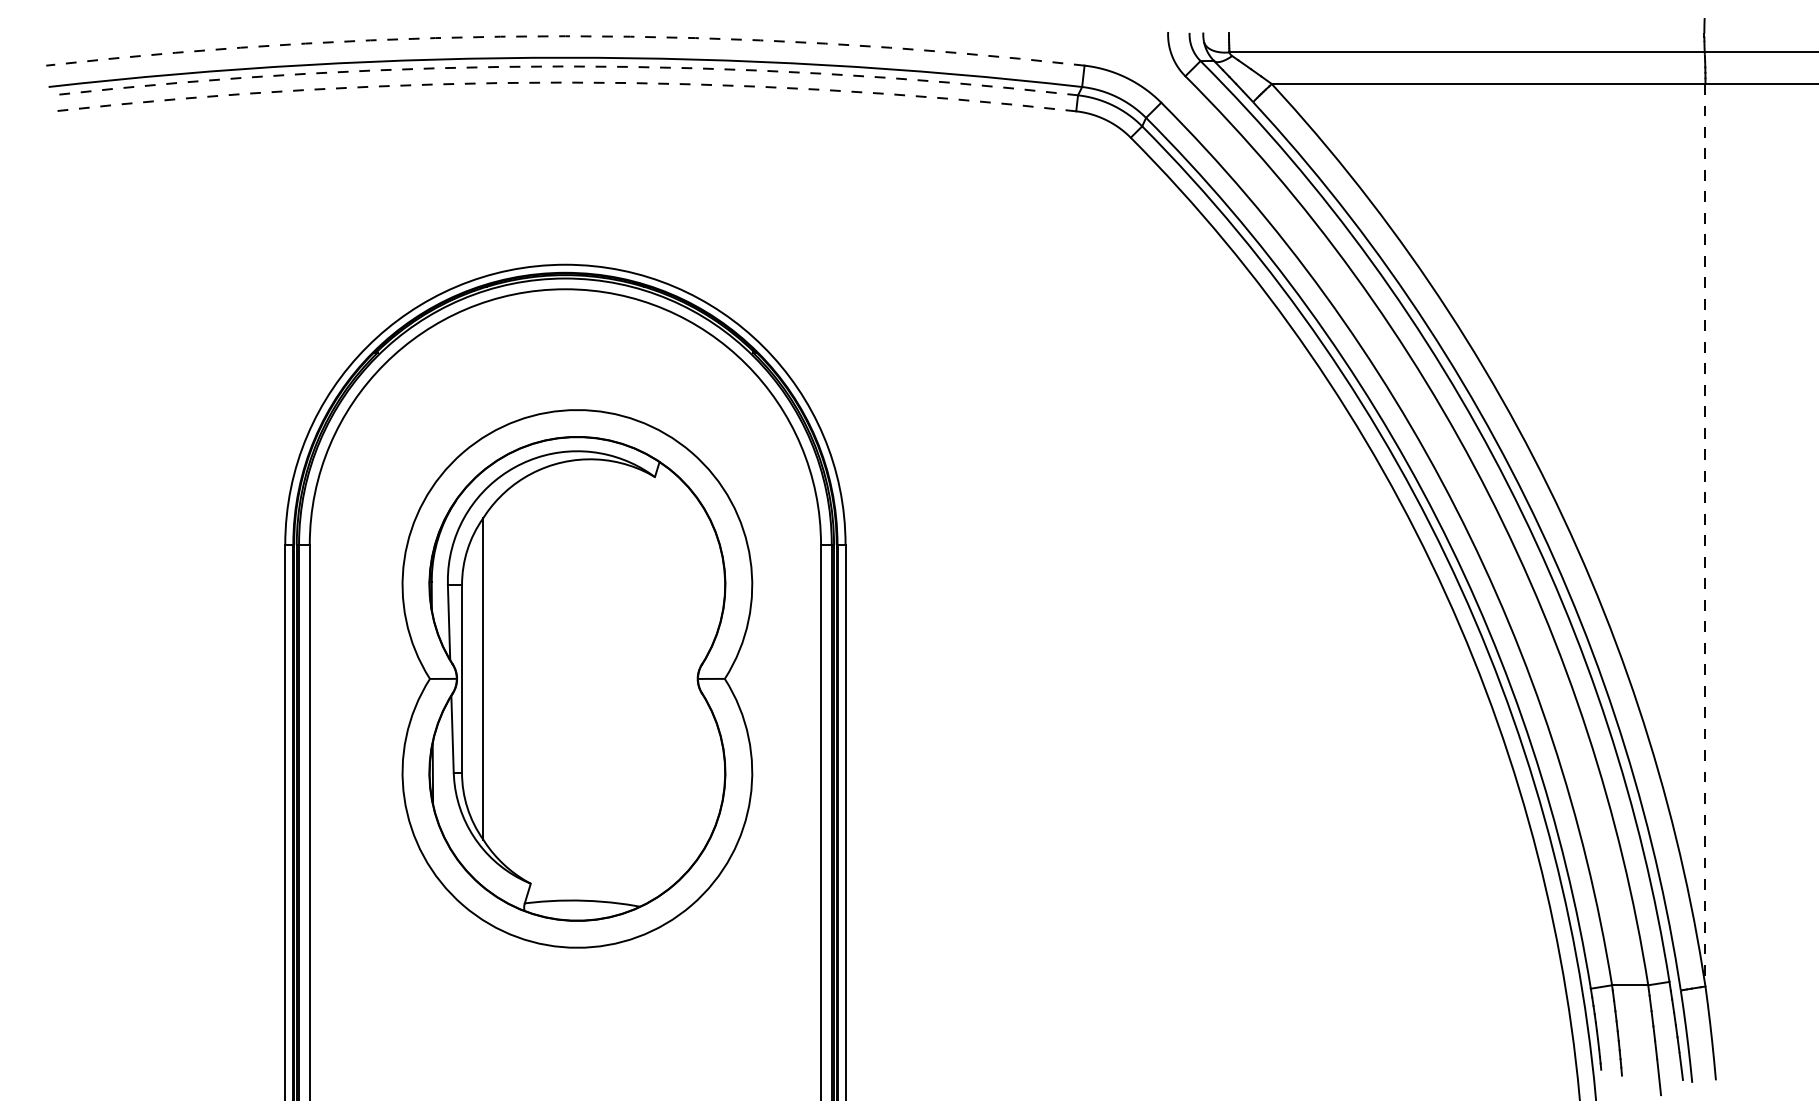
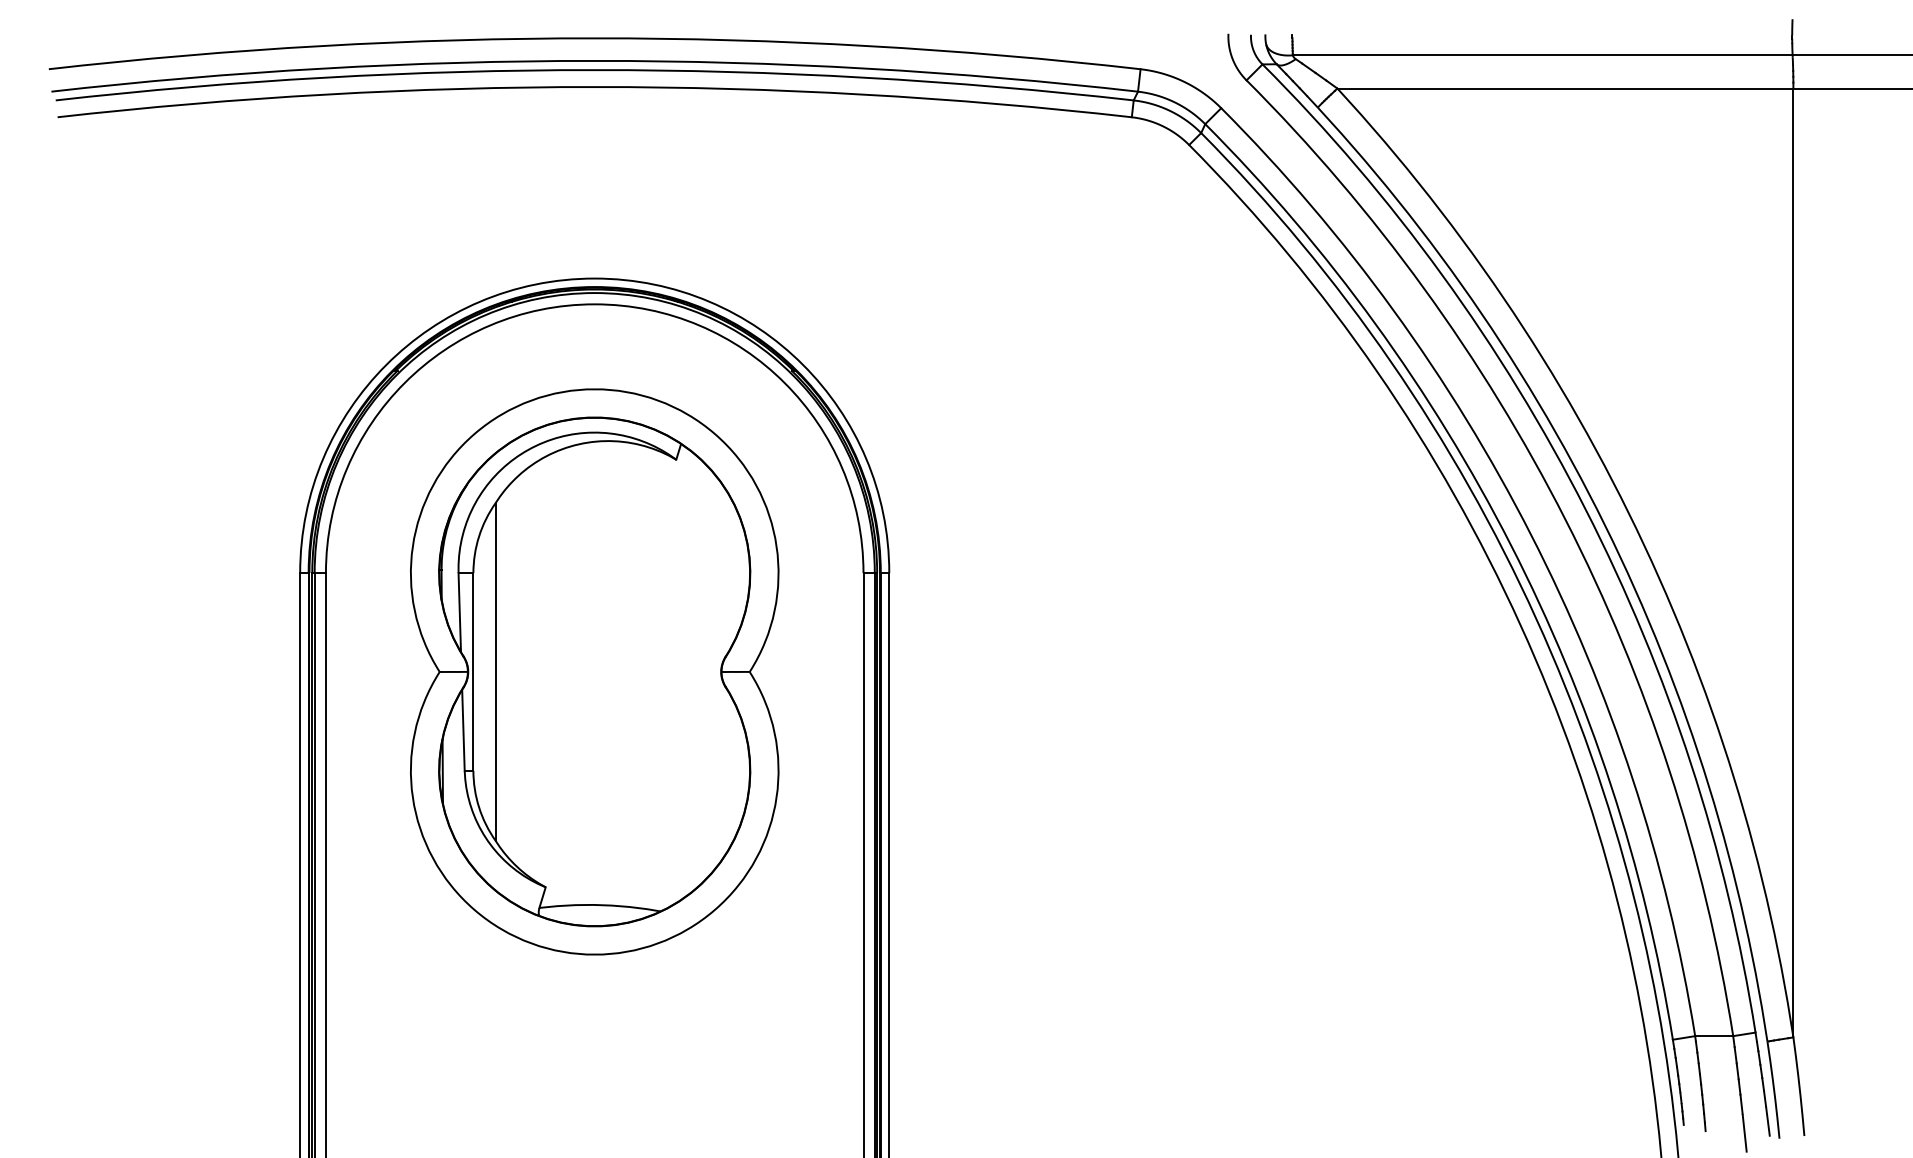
arc: (565, 36) -> (594, 38), dashed -> solid
arc: (565, 66) -> (594, 70), dashed -> solid
arc: (565, 82) -> (594, 86), dashed -> solid
line: (1705, 535) -> (1793, 563), dashed -> solid
part: (577, 678) -> (594, 671), moved

